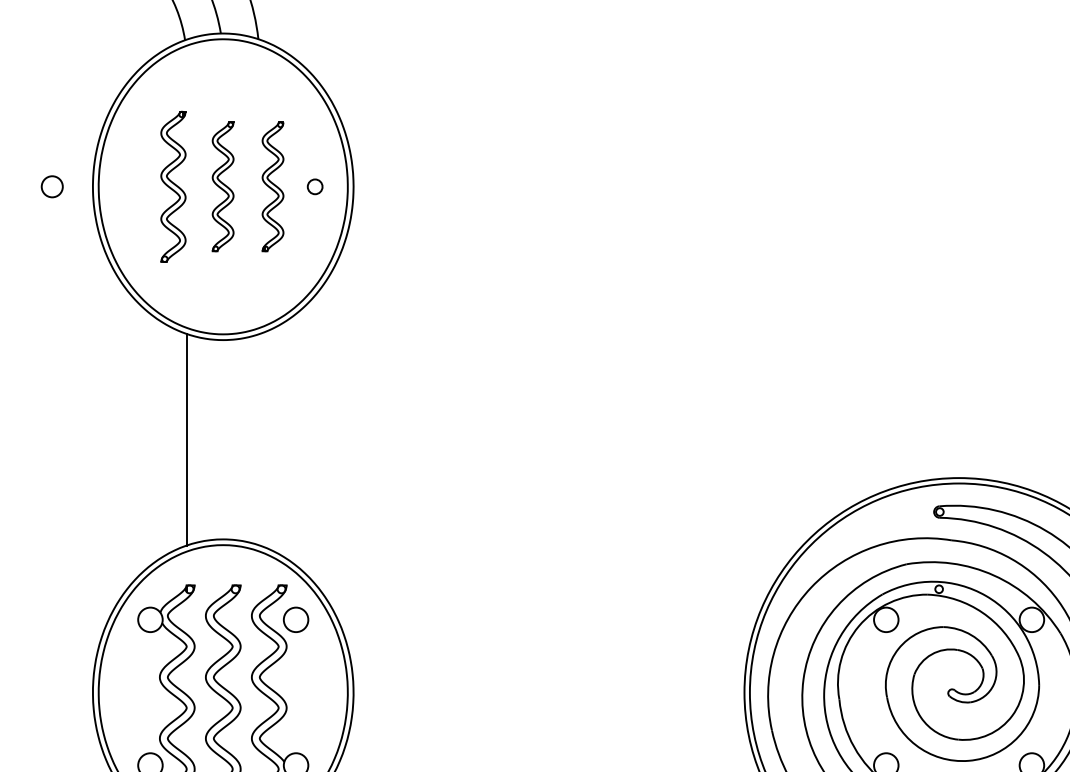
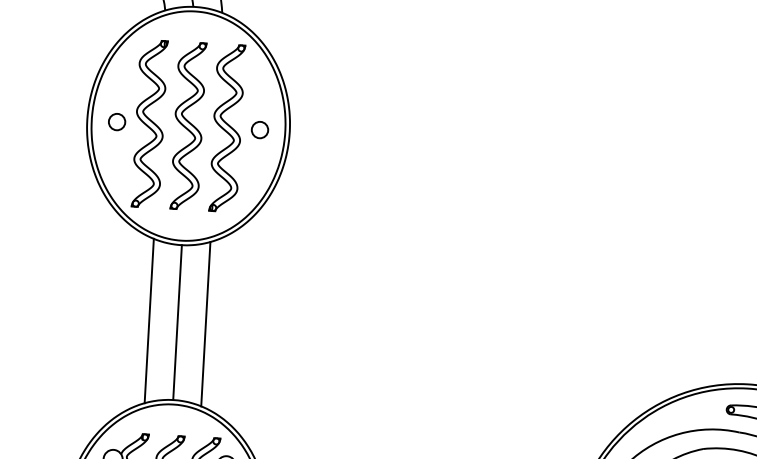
circle: (51, 186) -> (116, 121), moved
part: (173, 186) -> (149, 123), size x1.43
part: (222, 186) -> (187, 125), size x1.67
part: (272, 186) -> (226, 127), size x1.67
circle: (314, 186) -> (259, 129), size x1.43
line: (223, 439) -> (177, 322), added
line: (259, 439) -> (205, 323), added

